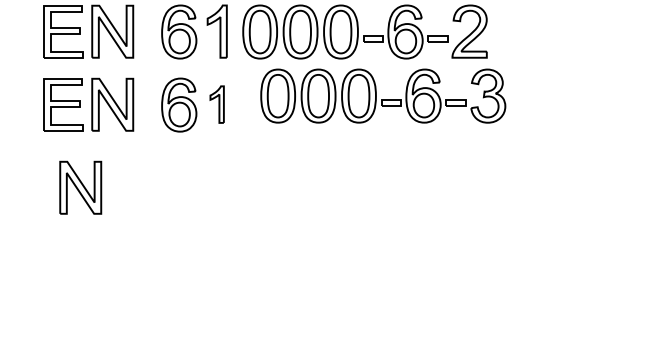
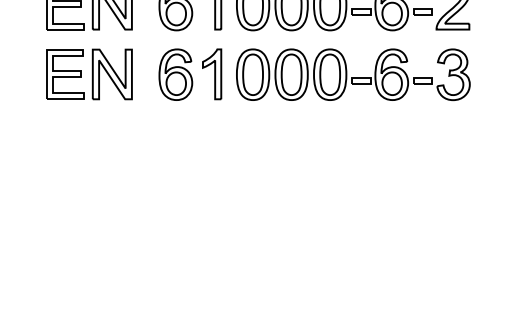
part: (383, 95) -> (353, 74), moved
part: (216, 104) -> (211, 74), size x1.43
part: (80, 187) -> (81, 153), removed

